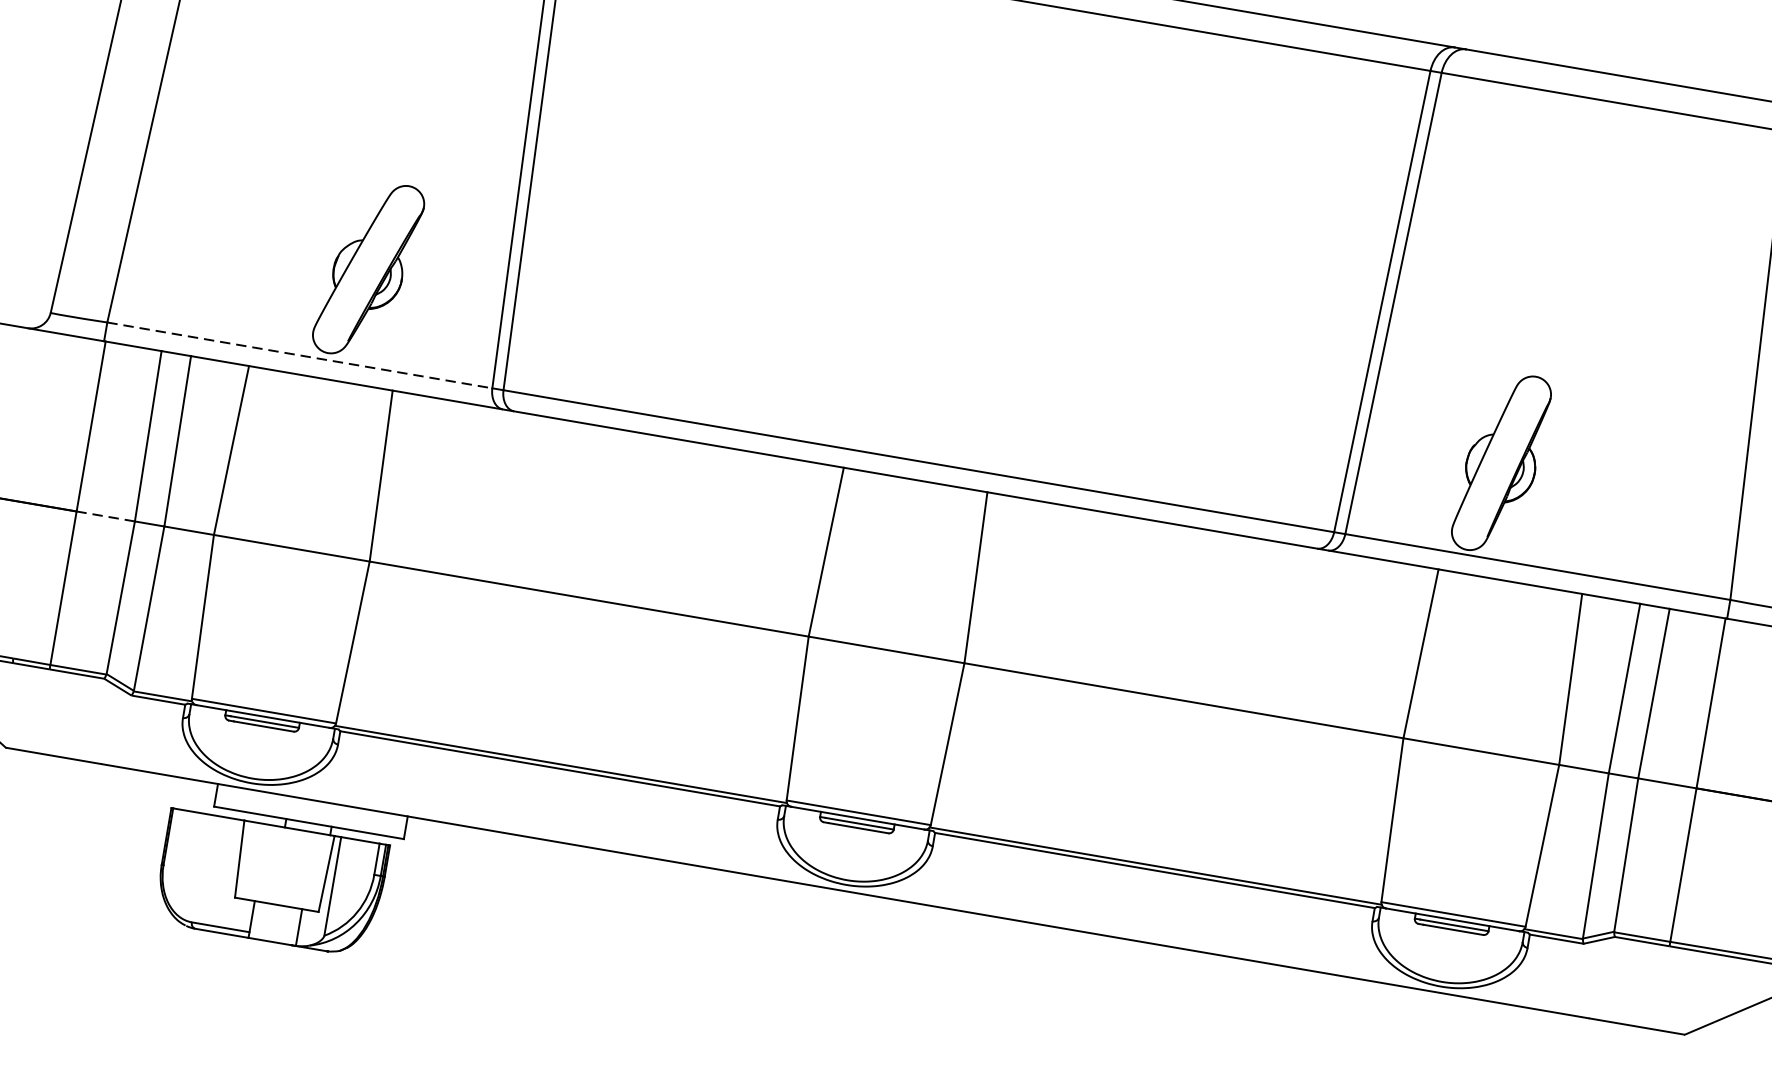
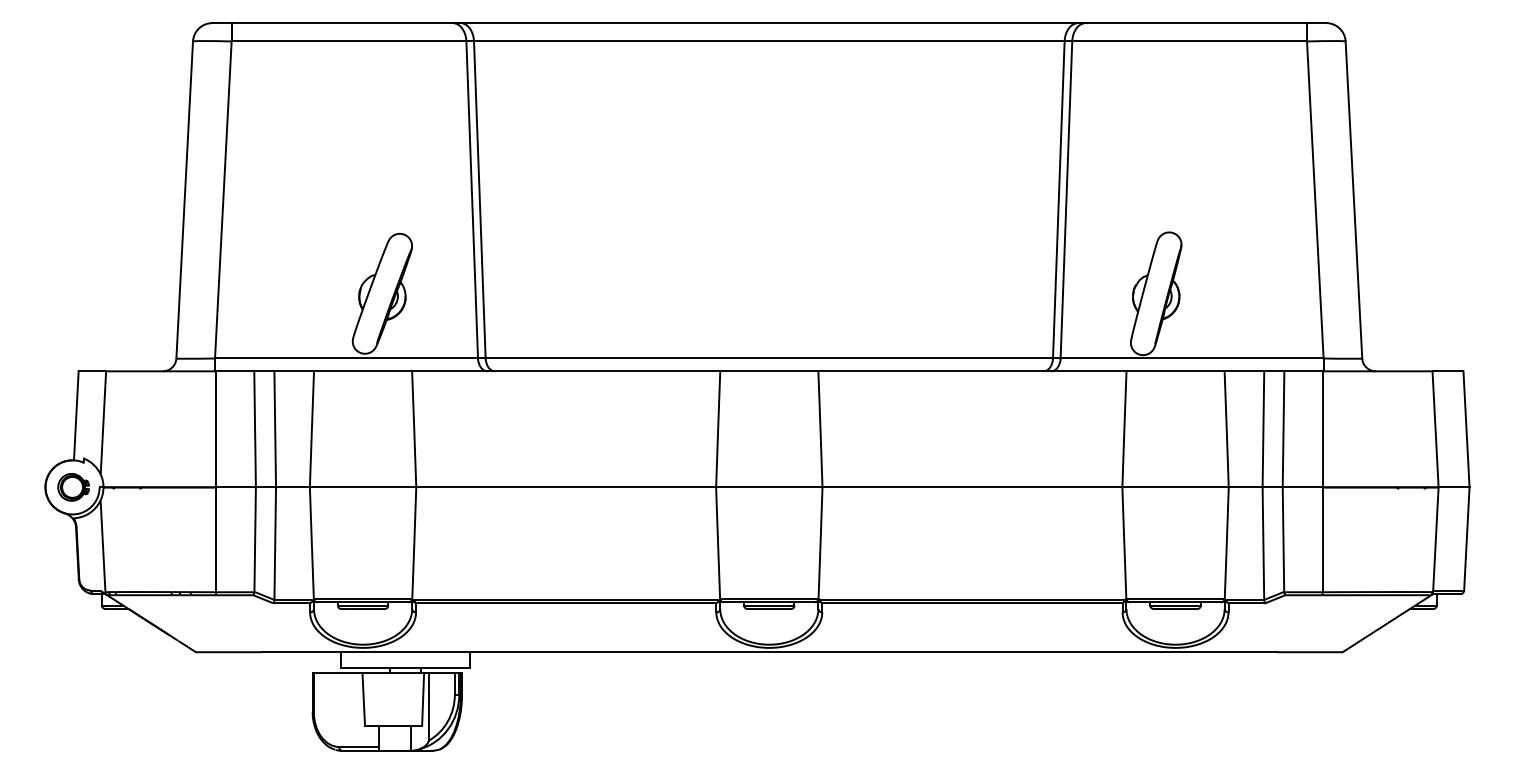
line: (301, 355) -> (347, 358), dashed -> solid
line: (106, 516) -> (236, 487), dashed -> solid

